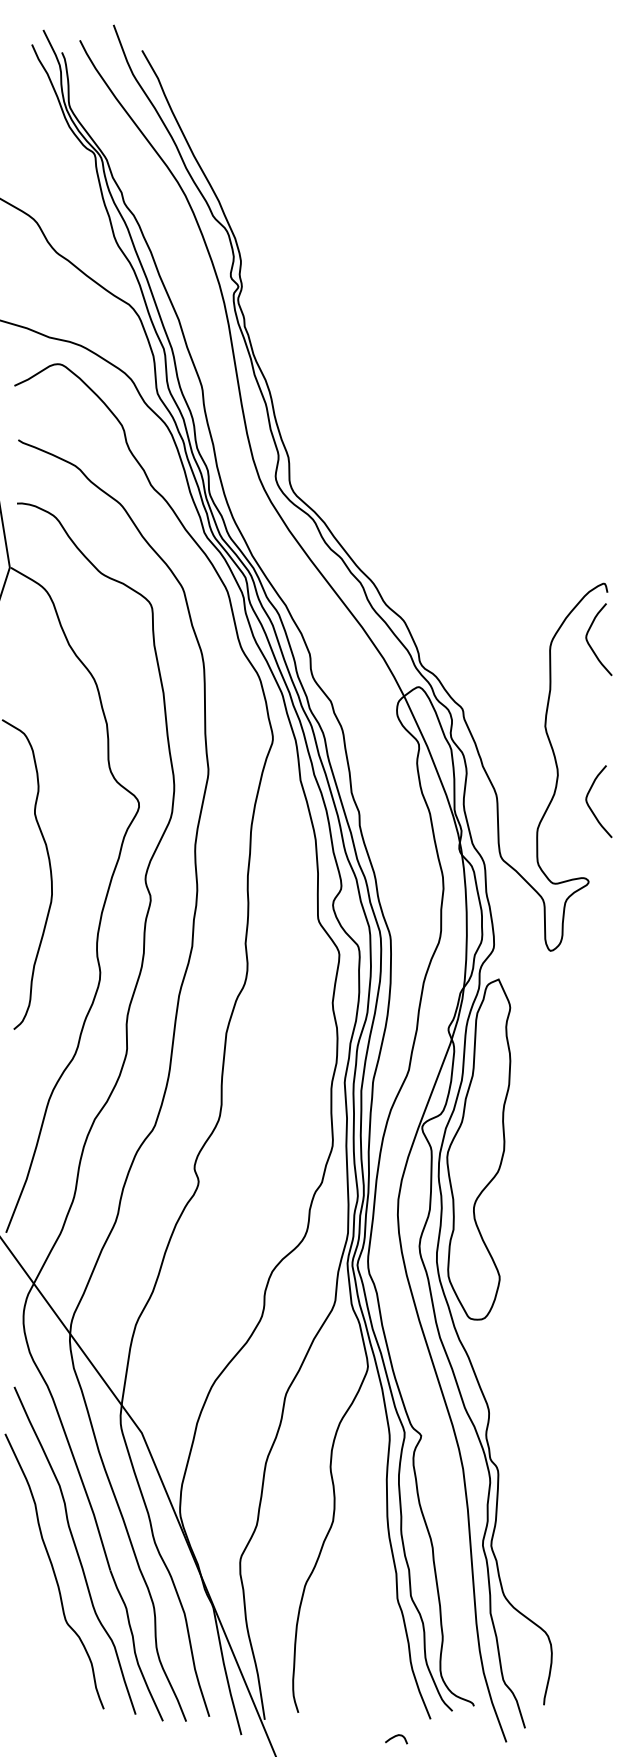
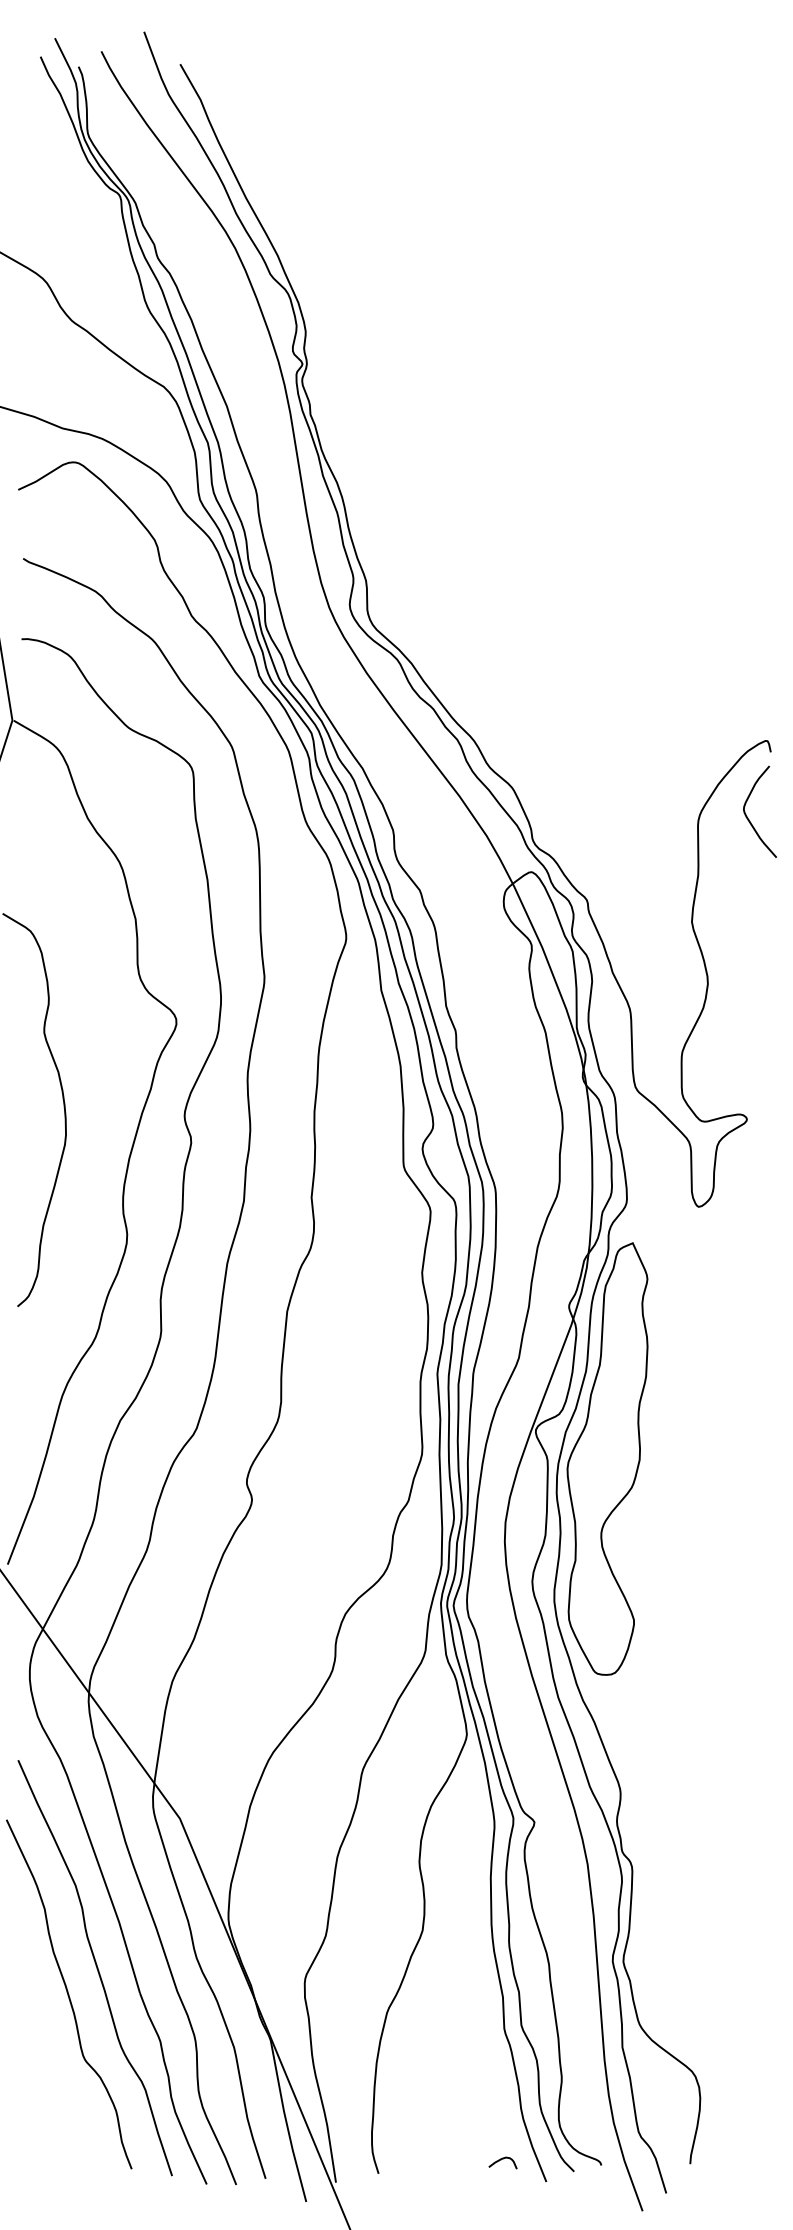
curve: (590, 806) -> (749, 1023), removed
curve: (395, 1737) -> (501, 2160), moved

